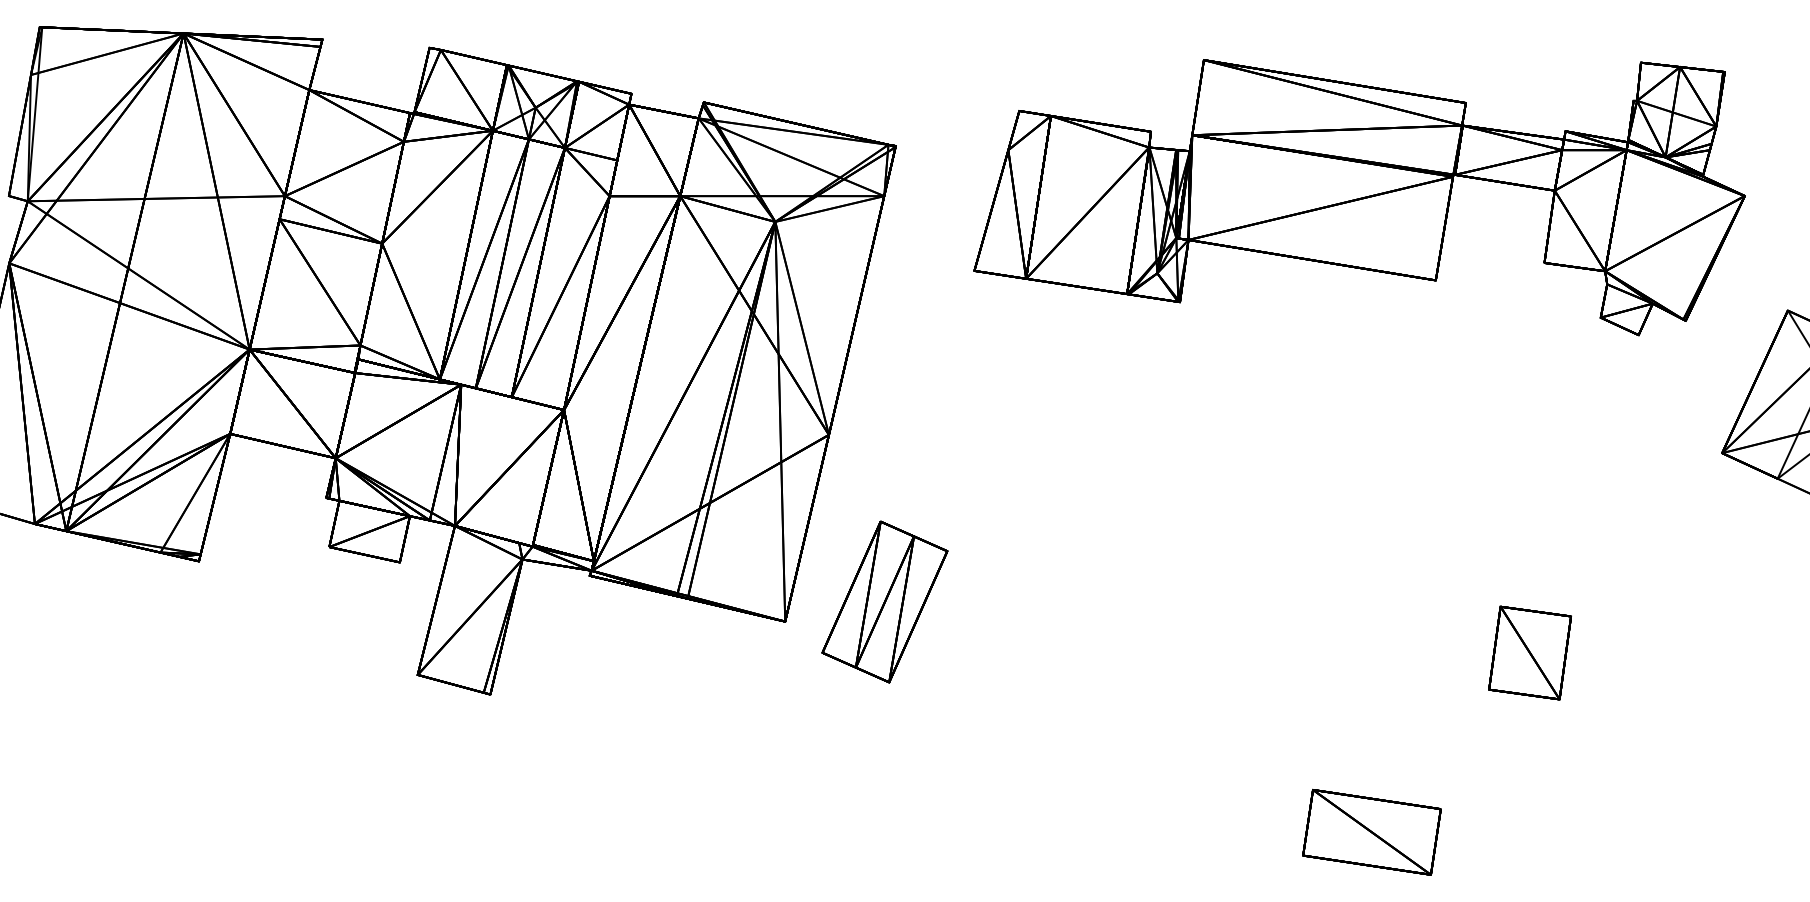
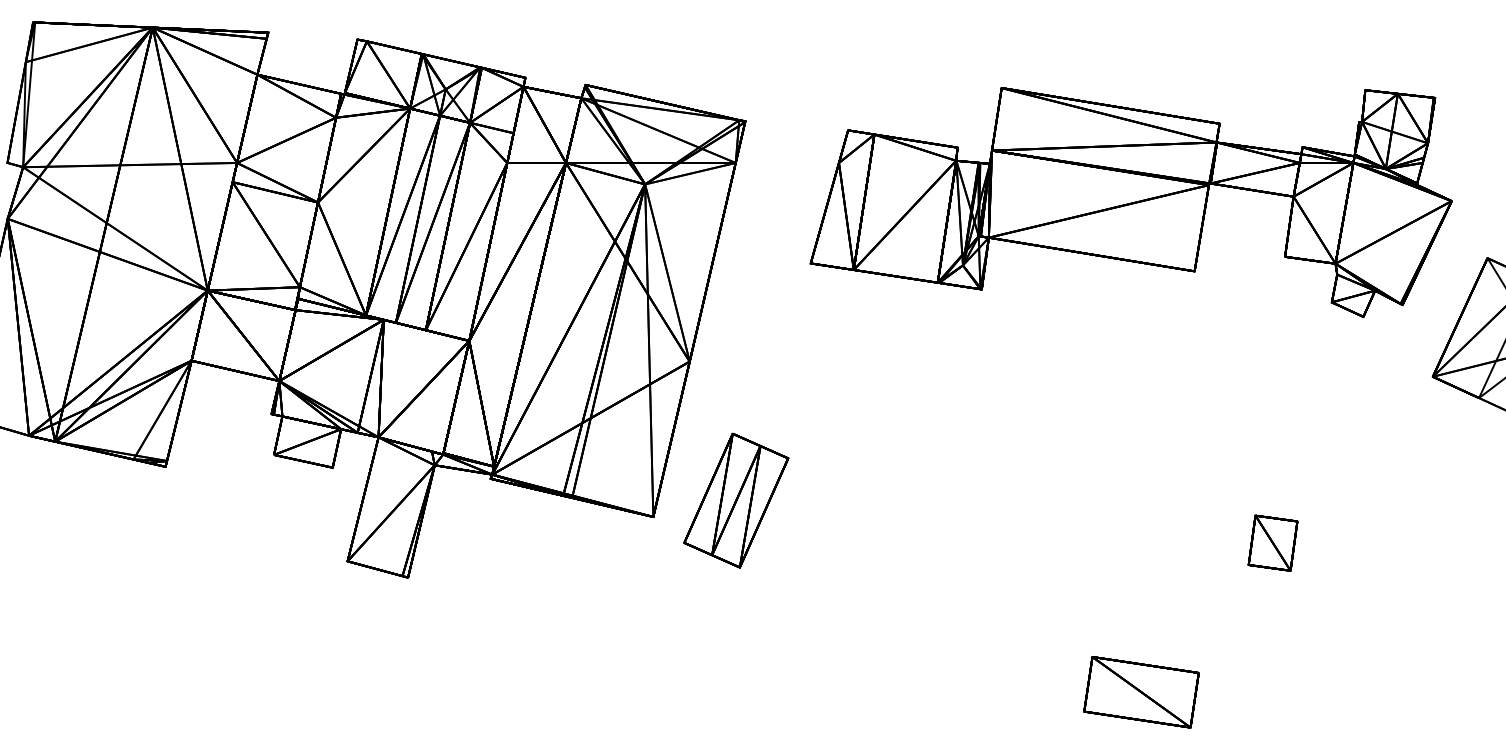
part: (1359, 197) -> (1131, 202), moved
part: (1529, 653) -> (1272, 543), size x0.71

